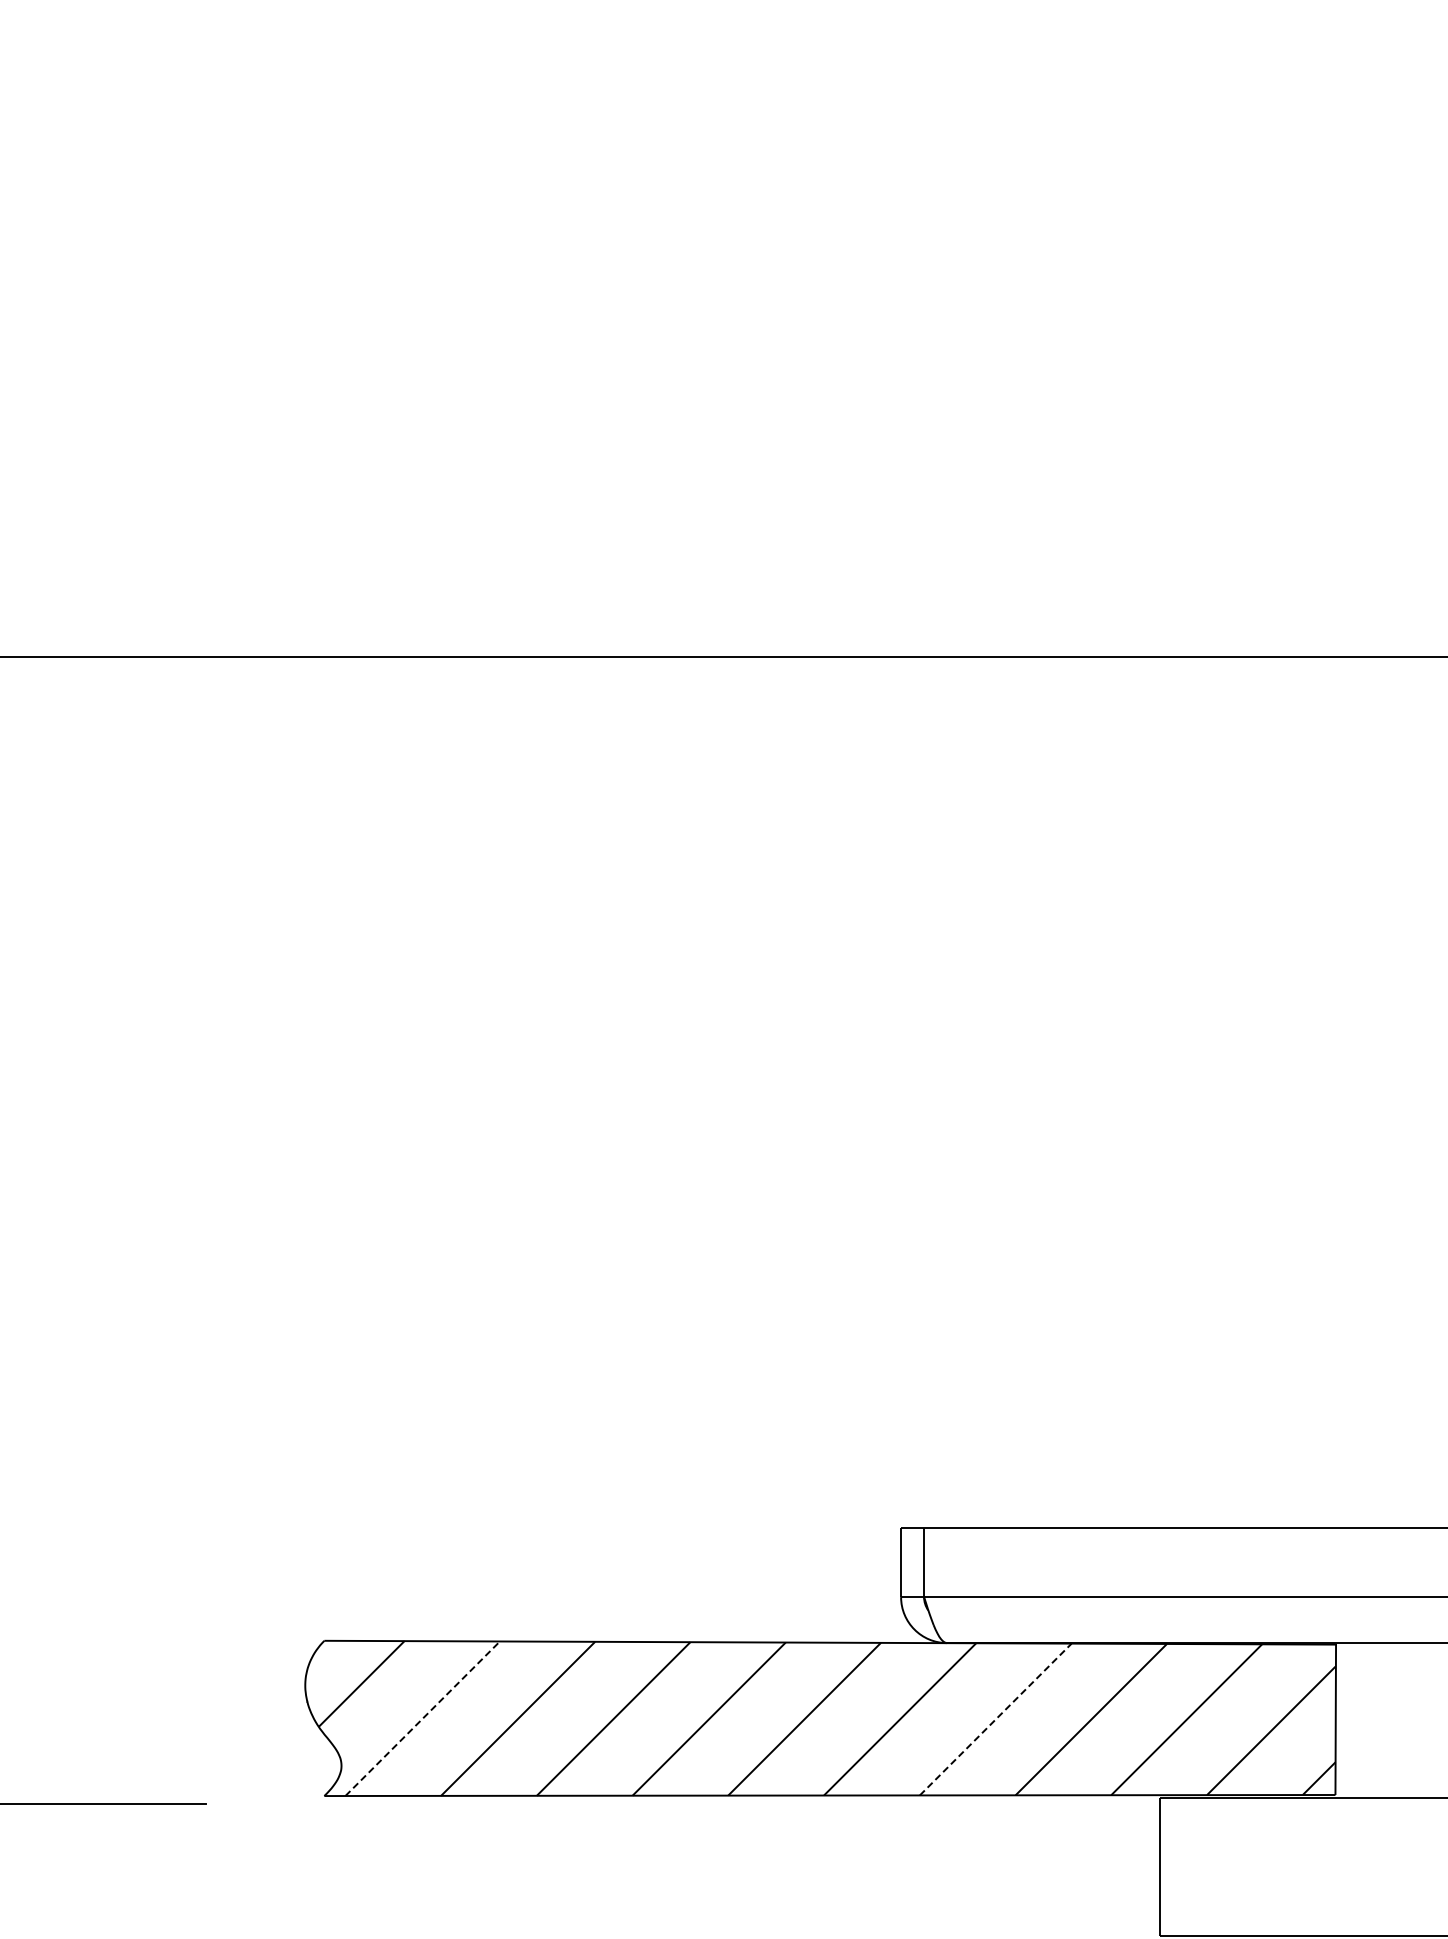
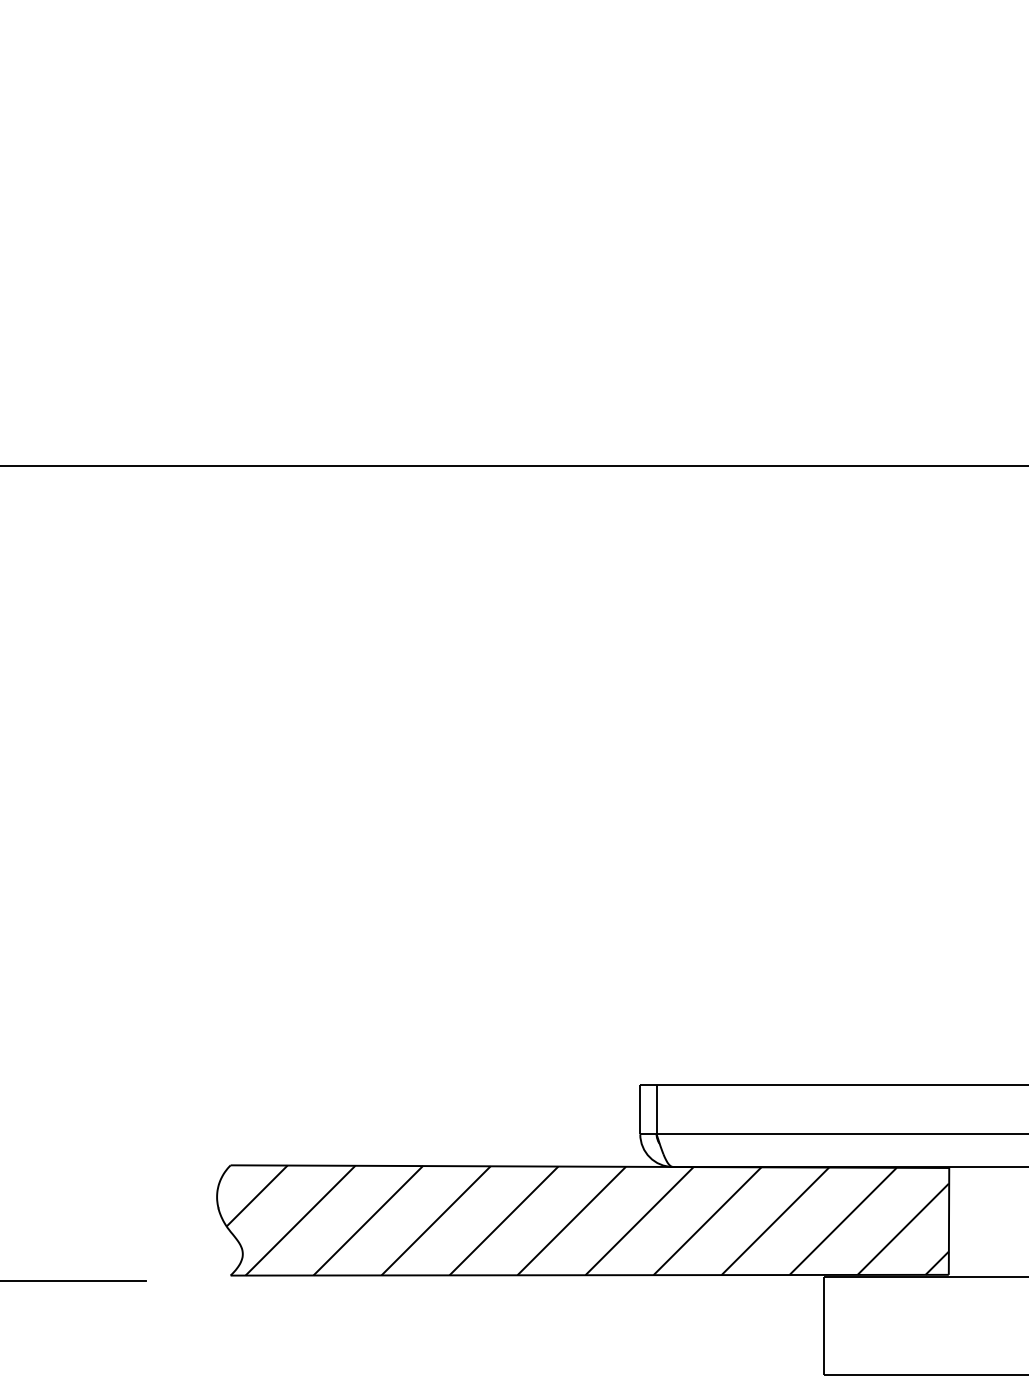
line: (423, 1718) -> (301, 1220), dashed -> solid
line: (996, 1719) -> (708, 1221), dashed -> solid

